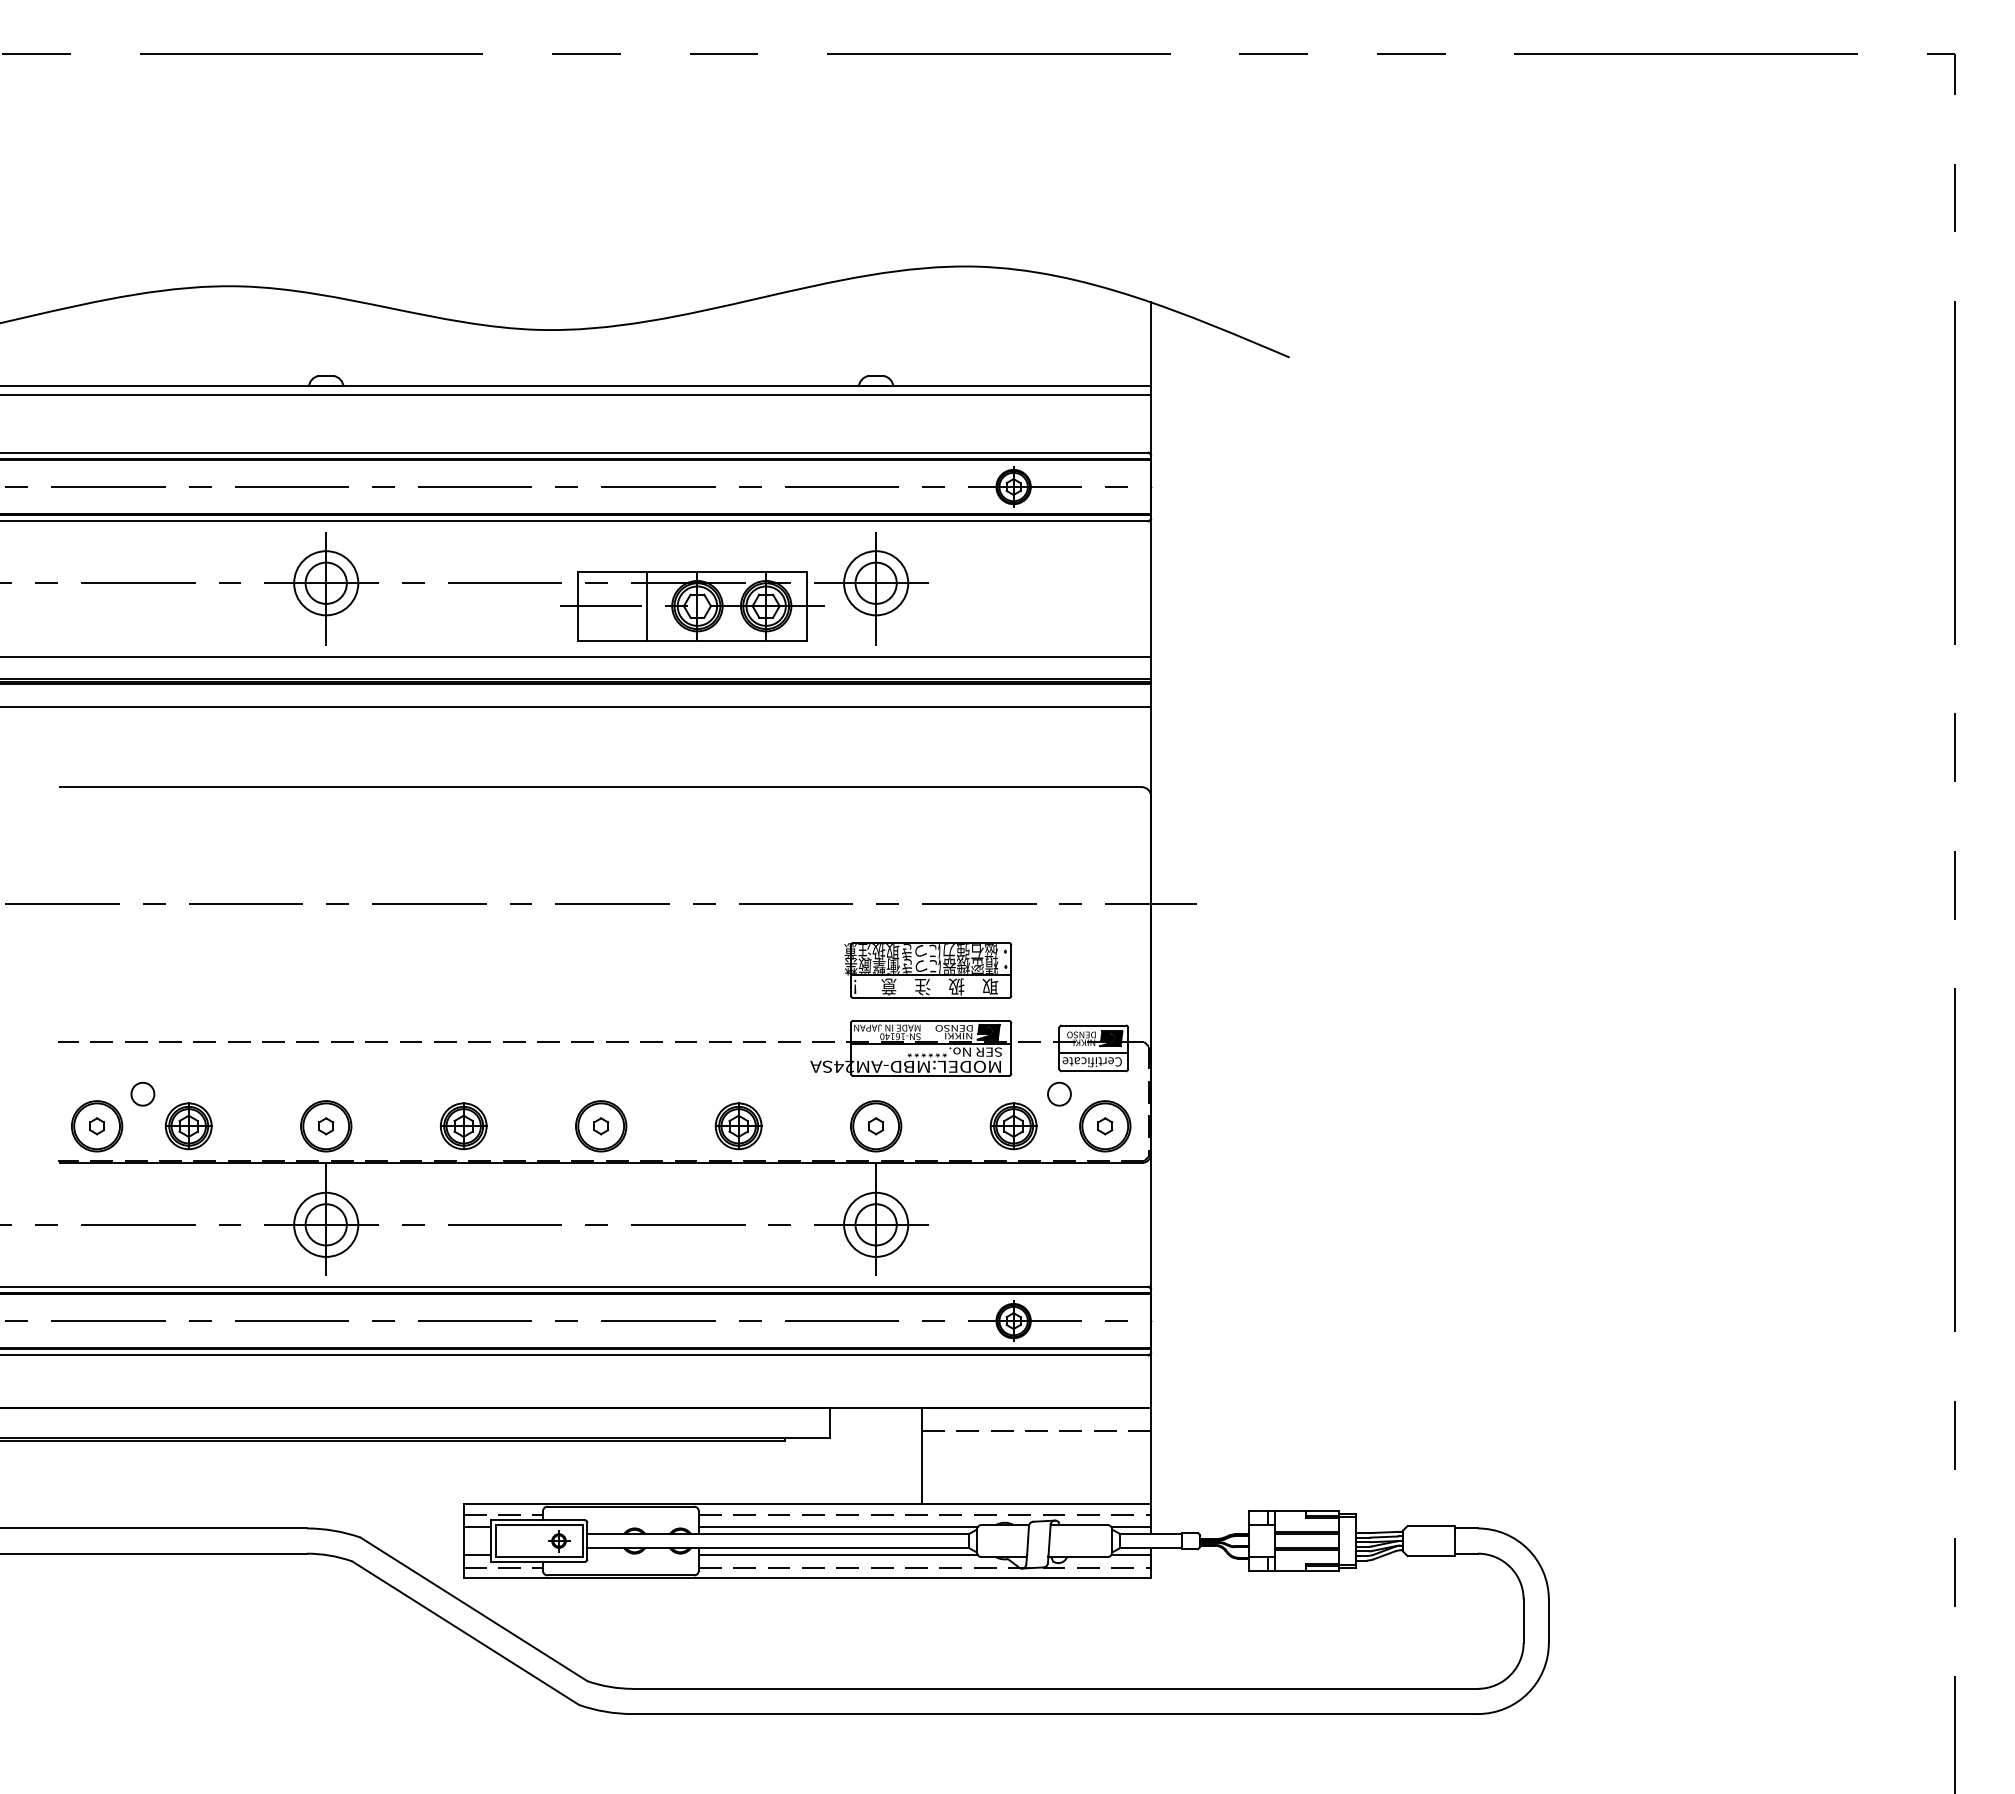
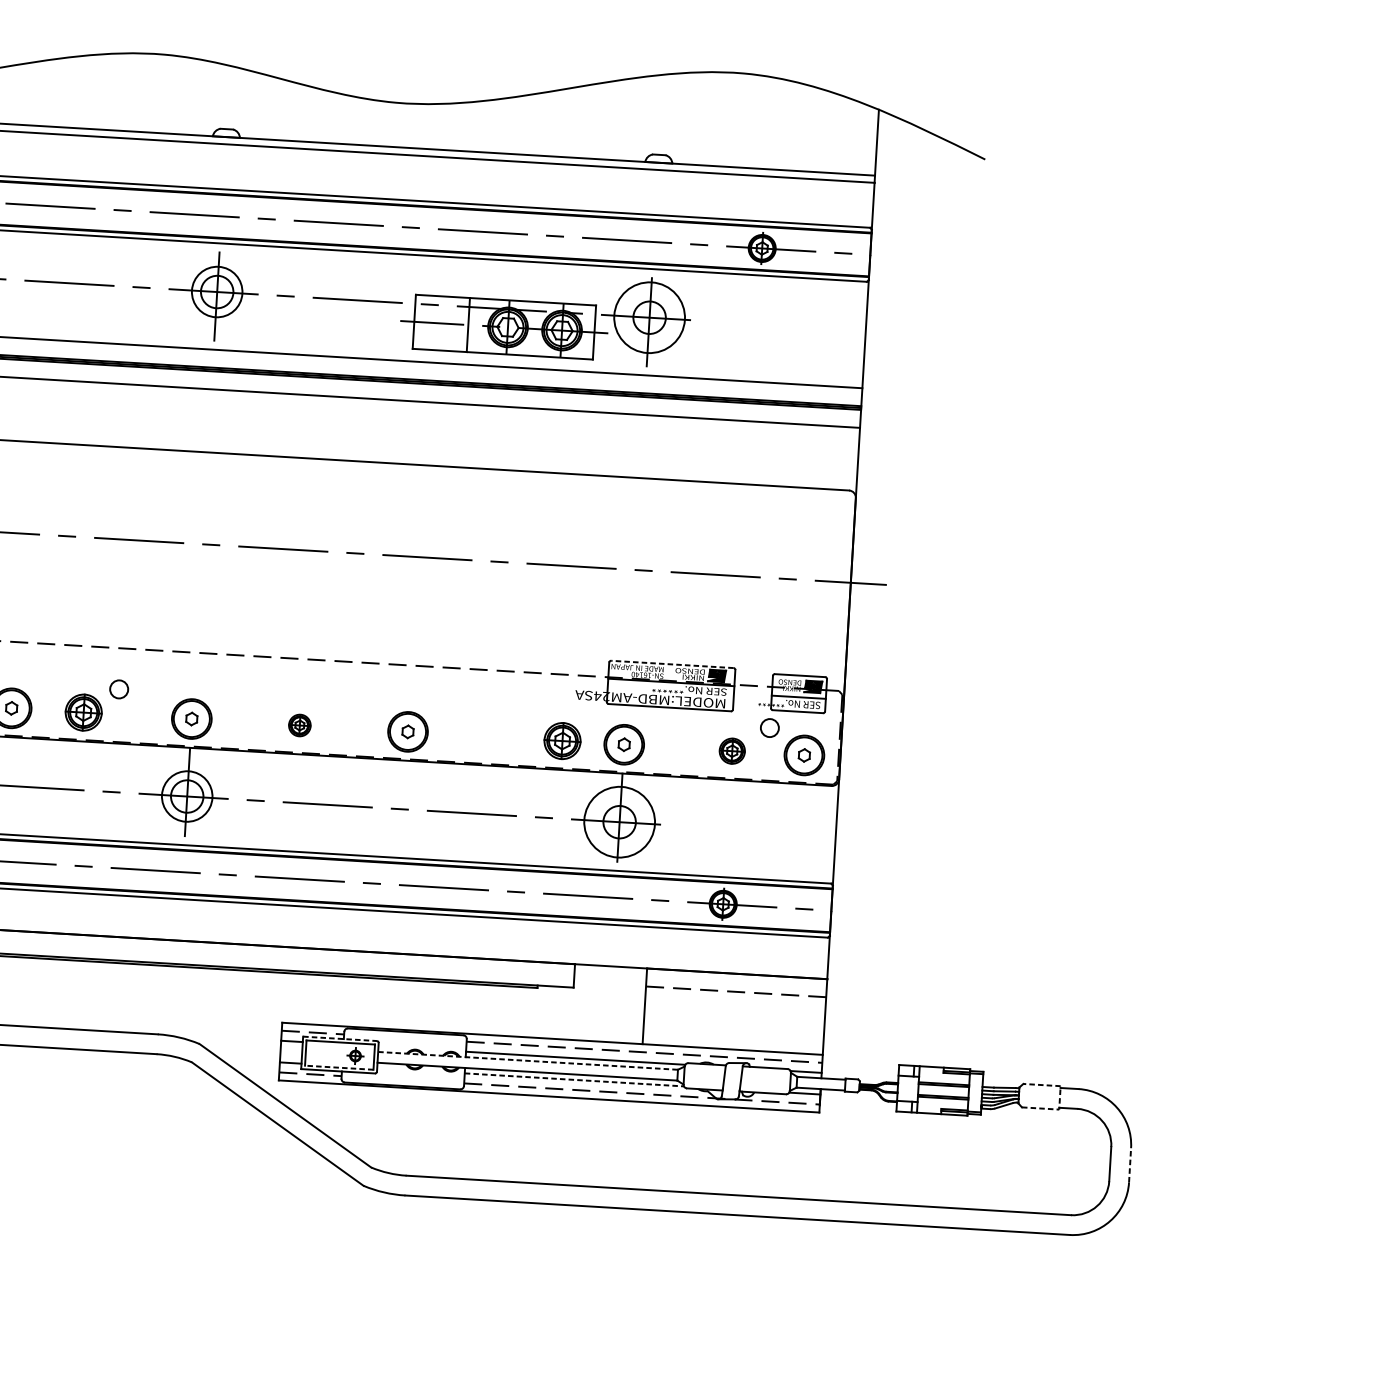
circle: (876, 583) -> (649, 317), size x1.4
part: (928, 970) -> (672, 624), removed
line: (931, 1020) -> (672, 664), solid -> dashed
text: (1082, 1062) -> (789, 704), Certificate -> SER No.******
circle: (142, 1093) -> (118, 688), moved
part: (463, 1126) -> (299, 725), size x0.6
part: (738, 1126) -> (562, 741), moved
part: (1013, 1126) -> (732, 751), size x0.7
circle: (876, 1224) -> (619, 821), size x1.4
line: (538, 1520) -> (340, 1038), solid -> dashed
line: (778, 1534) -> (528, 1061), solid -> dashed
line: (1454, 1541) -> (1059, 1098), solid -> dashed
line: (838, 1554) -> (574, 1079), solid -> dashed
line: (539, 1557) -> (339, 1068), solid -> dashed
line: (1548, 1621) -> (1129, 1165), solid -> dashed

